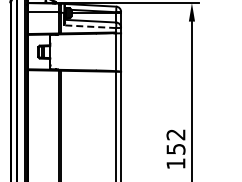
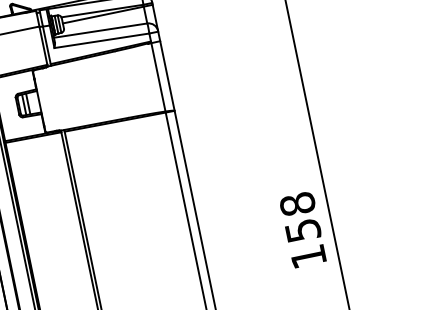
line: (90, 26) -> (102, 40), dashed -> solid
text: (175, 134) -> (296, 203), 152 -> 158

